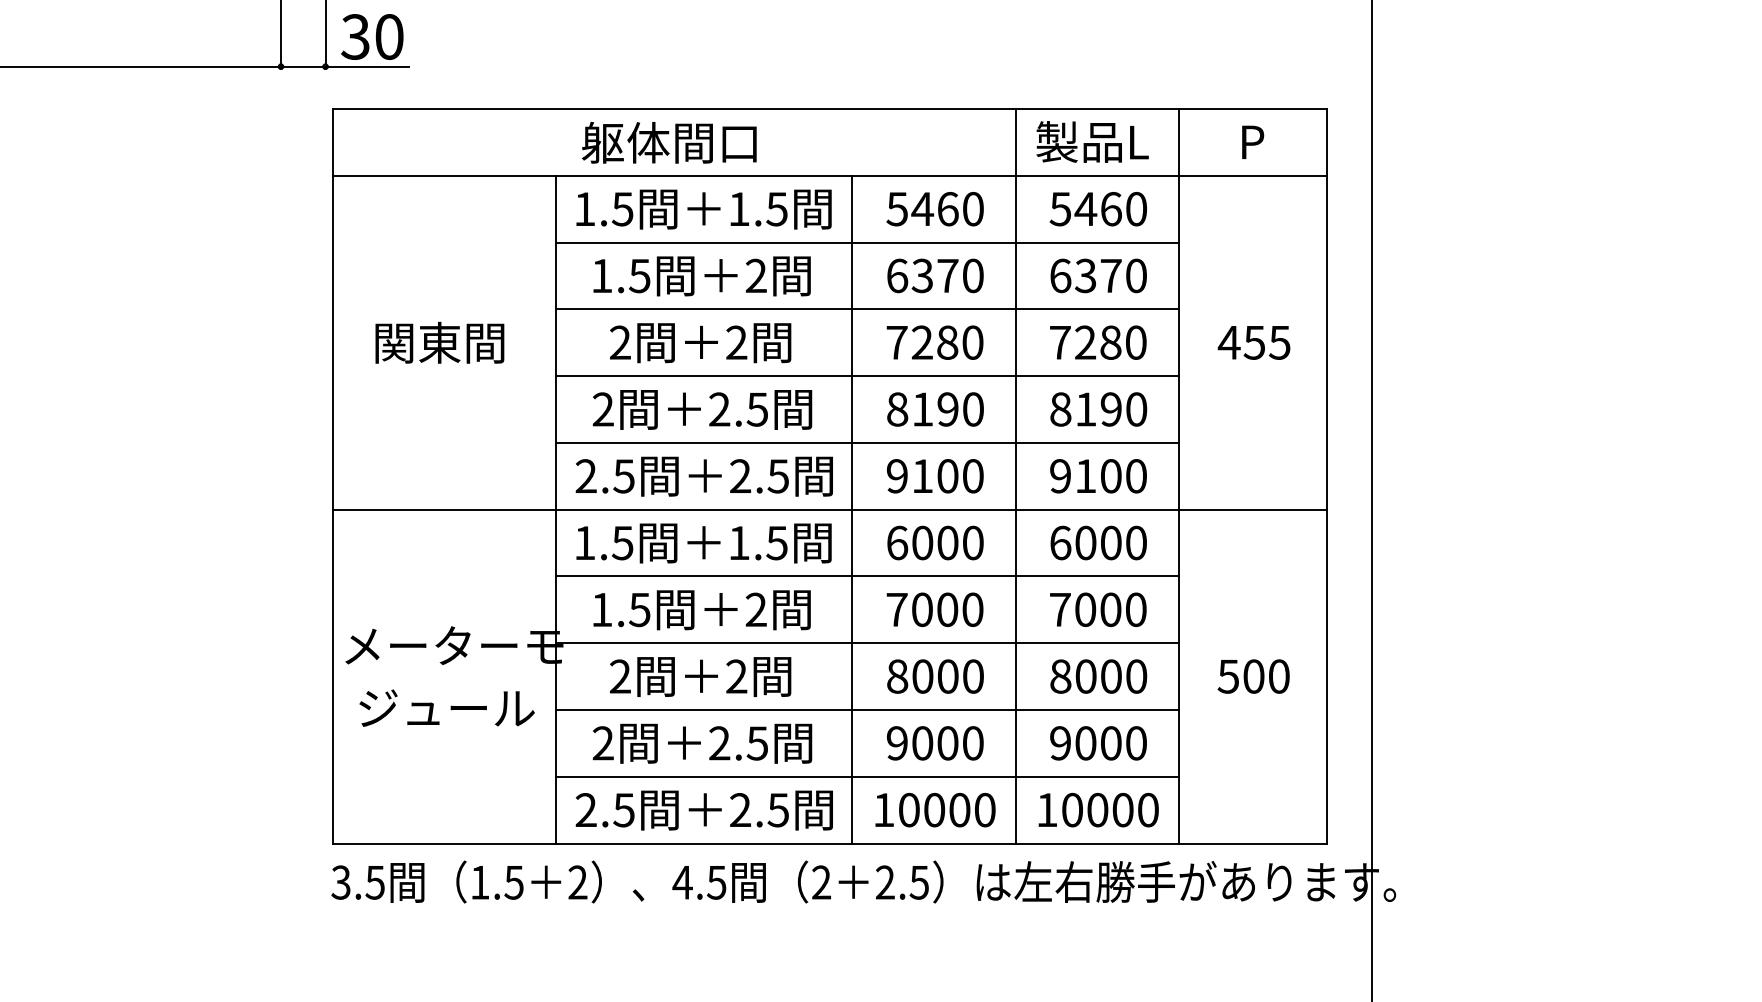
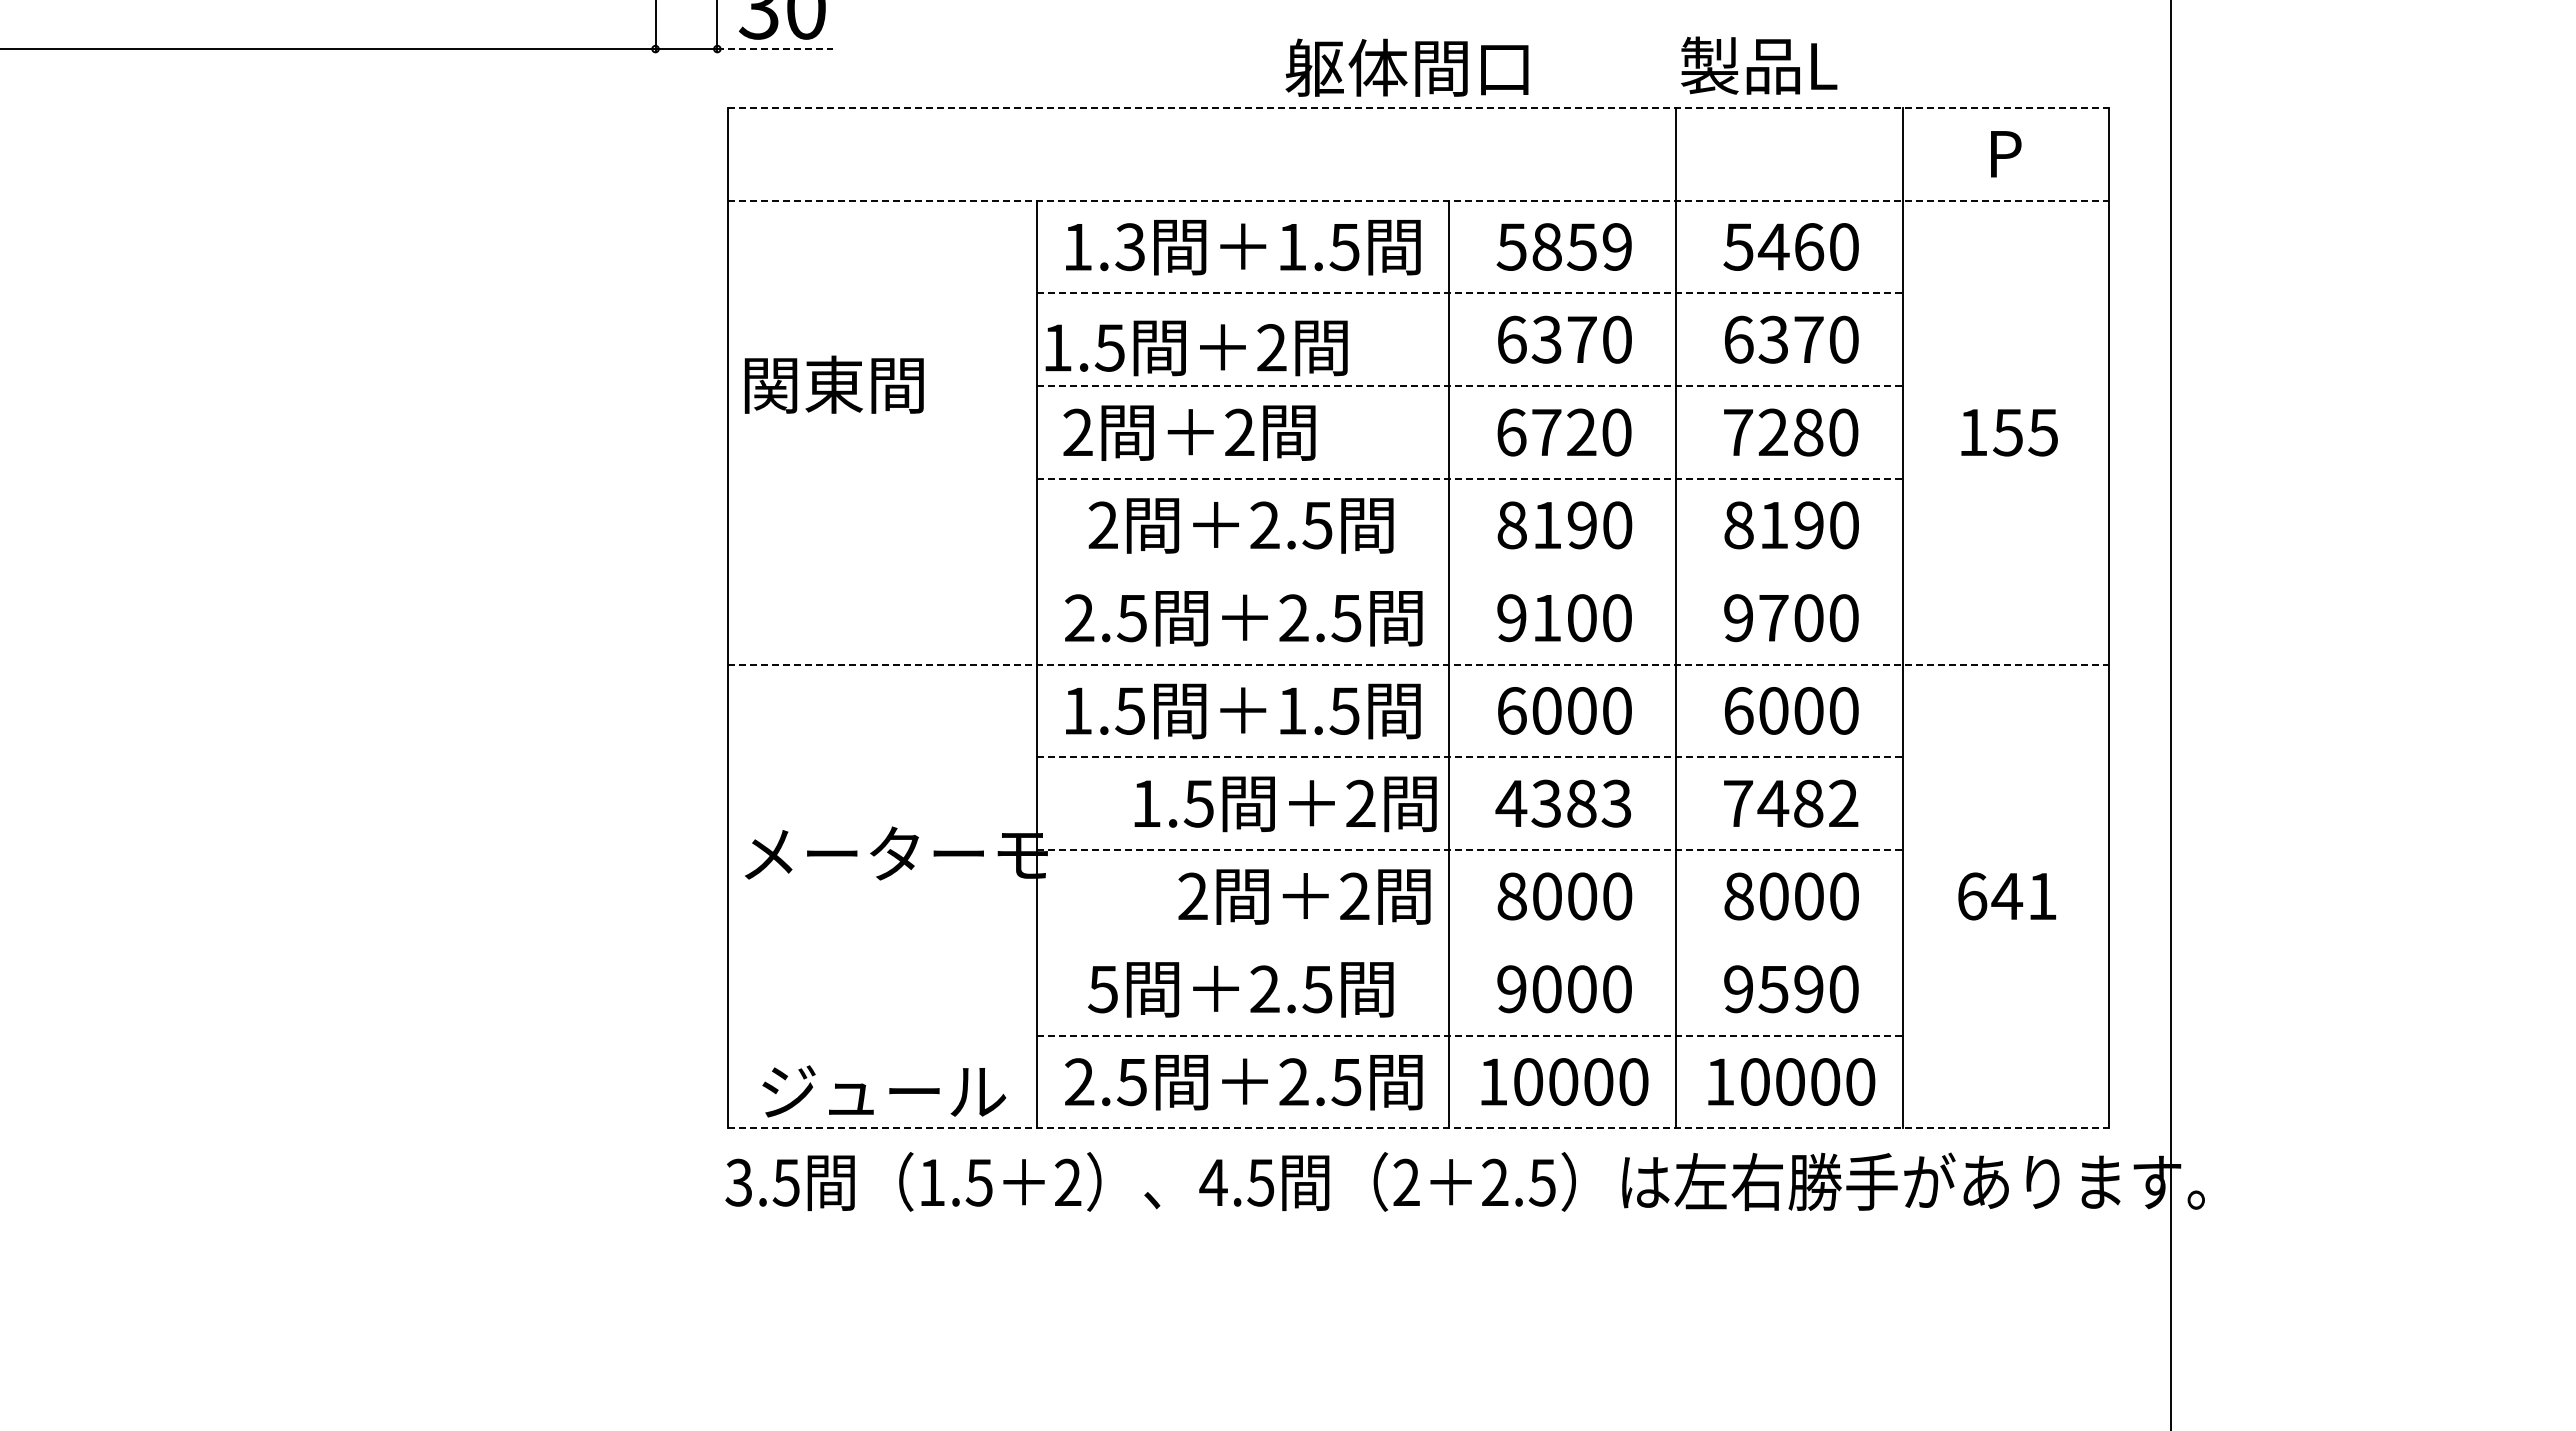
line: (367, 67) -> (775, 49), solid -> dashed
line: (830, 108) -> (1418, 107), solid -> dashed
text: (1092, 141) -> (1759, 65), moved
text: (668, 142) -> (1406, 67), moved
line: (830, 175) -> (1418, 200), solid -> dashed
text: (622, 208) -> (1129, 246), 1.5 -> 1.3
text: (947, 208) -> (1581, 246), 5460 -> 5859
line: (866, 242) -> (1469, 293), solid -> dashed
text: (702, 276) -> (1196, 348), moved
line: (866, 309) -> (1469, 386), solid -> dashed
text: (439, 342) -> (833, 384), moved
text: (700, 342) -> (1189, 432), moved
text: (922, 342) -> (1546, 432), 7280 -> 6720
text: (1228, 342) -> (1972, 432), 455 -> 155
line: (866, 375) -> (1469, 478), solid -> dashed
line: (866, 442) -> (1469, 571), removed
text: (1085, 476) -> (1773, 618), 9100 -> 9700
line: (830, 509) -> (1418, 664), solid -> dashed
line: (866, 576) -> (1469, 757), solid -> dashed
text: (934, 609) -> (1563, 803), 7000 -> 4383
text: (1110, 609) -> (1807, 803), 7000 -> 7482
text: (702, 610) -> (1285, 804), moved
line: (866, 643) -> (1469, 850), solid -> dashed
text: (700, 676) -> (1304, 896), moved
text: (1253, 676) -> (2006, 896), 500 -> 641
text: (447, 708) -> (884, 1091), moved
line: (866, 709) -> (1469, 942), removed
text: (602, 743) -> (1102, 989), 2 -> 5
text: (1097, 743) -> (1790, 989), 9000 -> 9590
line: (866, 776) -> (1469, 1035), solid -> dashed
line: (830, 843) -> (1418, 1128), solid -> dashed

